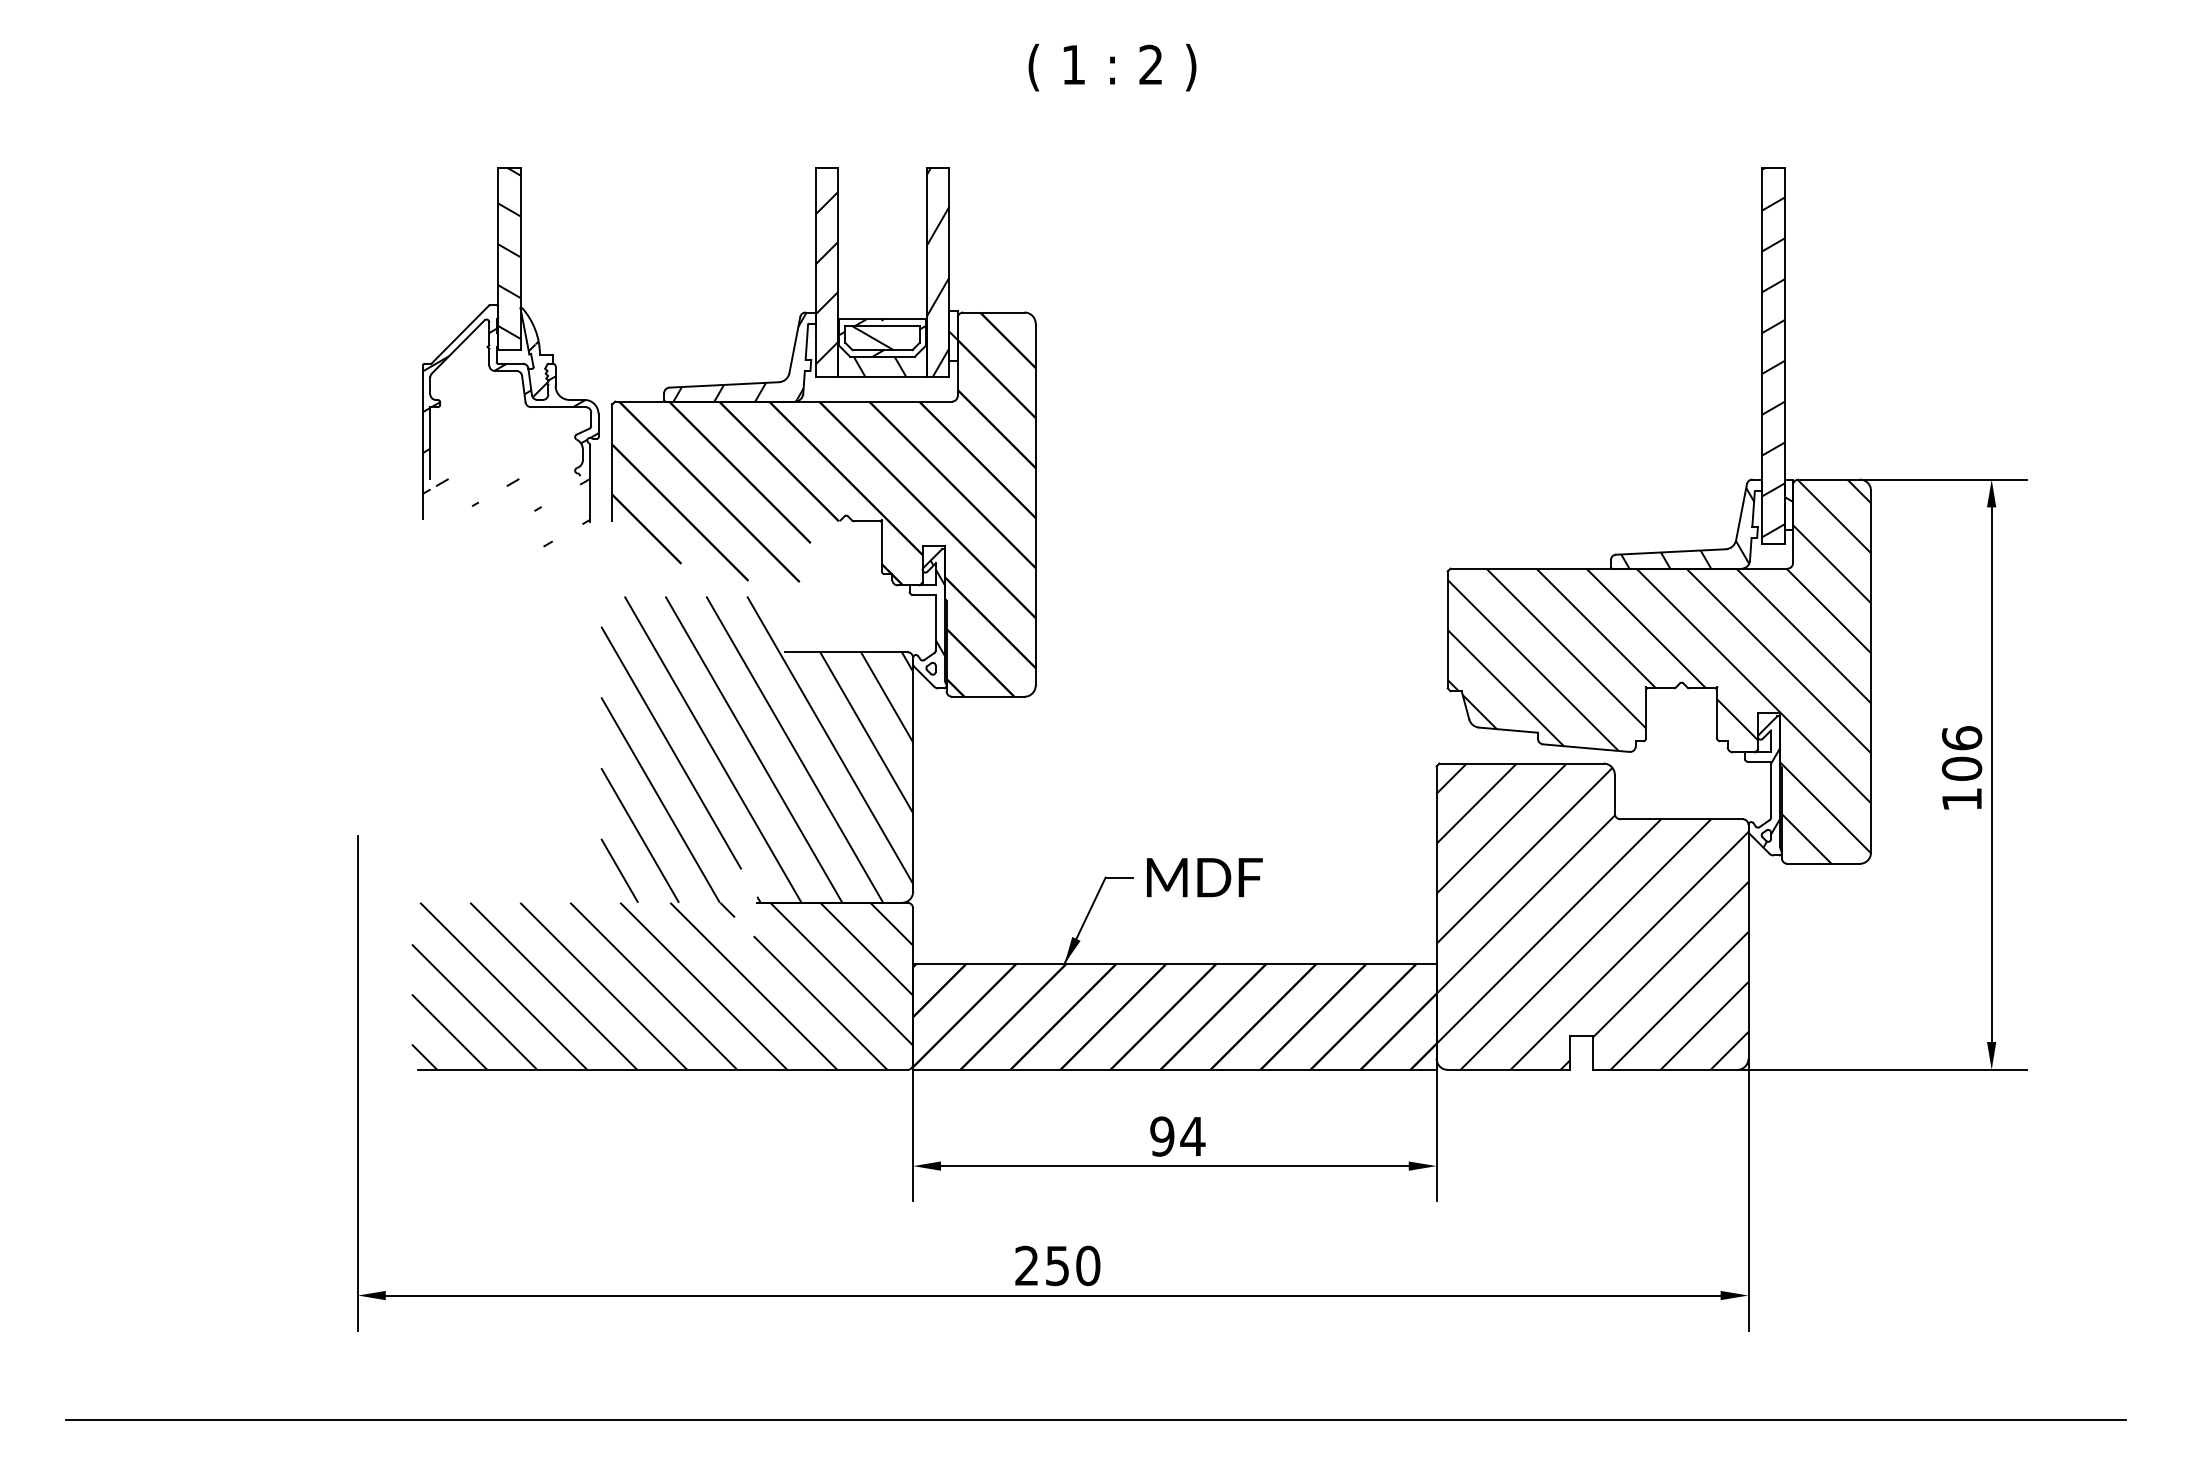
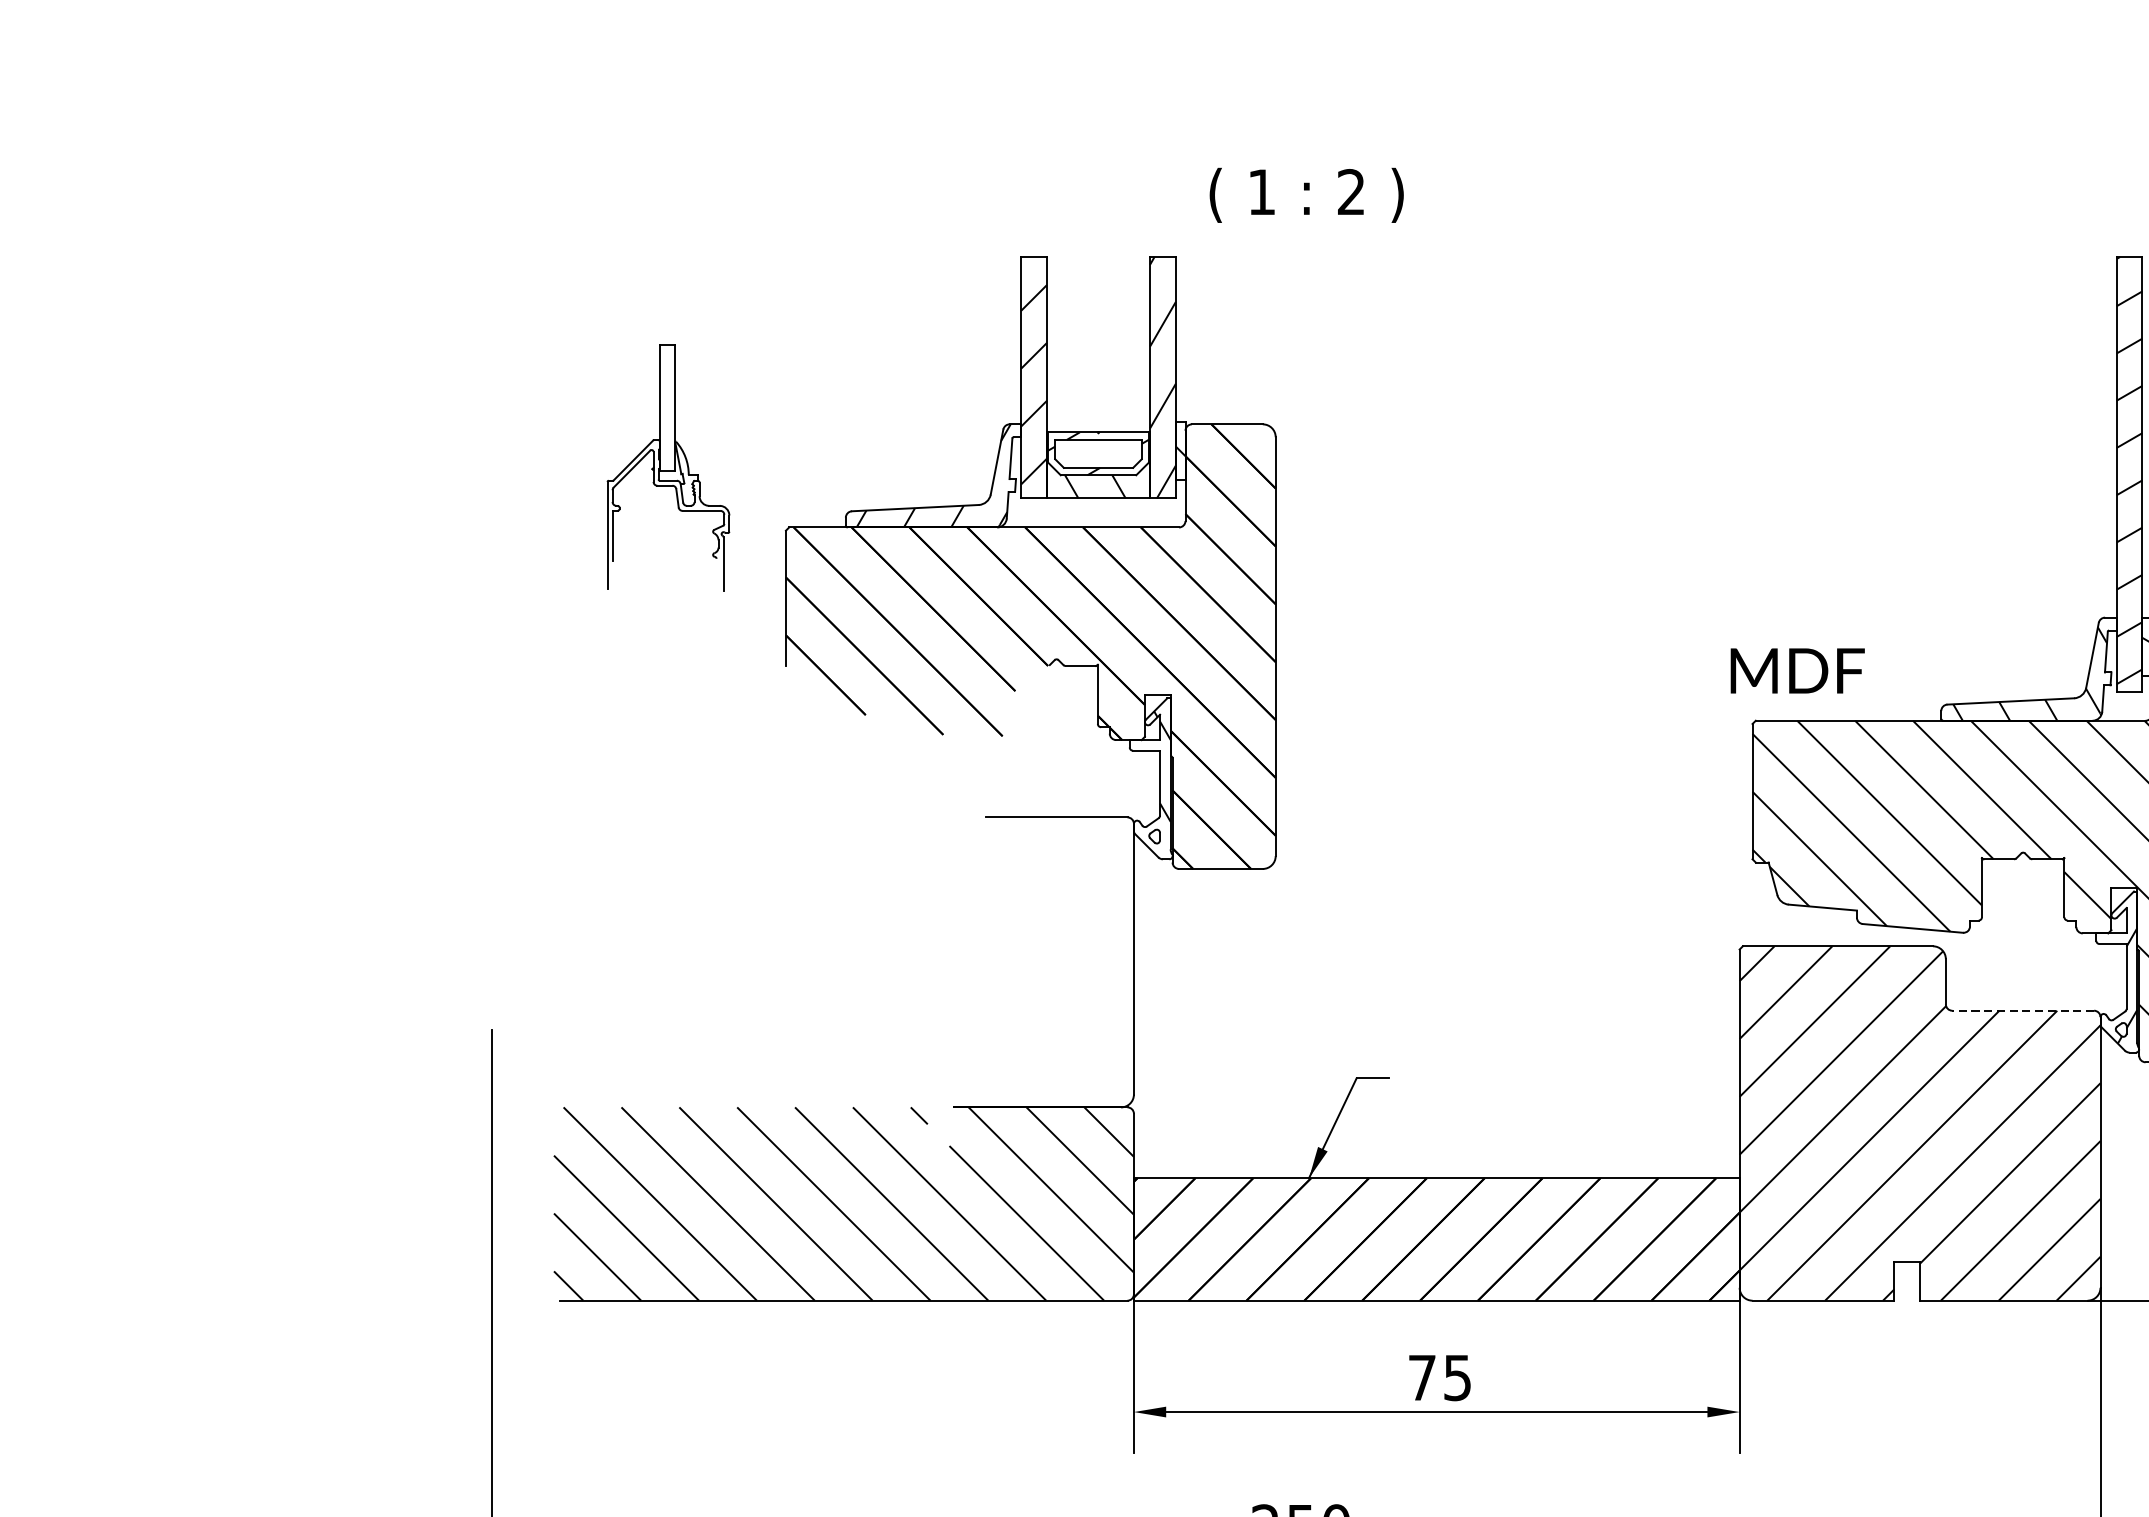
text: (1112, 67) -> (1306, 195), moved
hatch: (872, 337) -> (1086, 453), removed
part: (510, 357) -> (668, 476), size x0.6
hatch: (757, 749) -> (953, 929), removed
line: (1681, 819) -> (2022, 1010), solid -> dashed
text: (1204, 877) -> (1797, 670), moved
text: (1177, 1136) -> (1439, 1377), 94 -> 75

